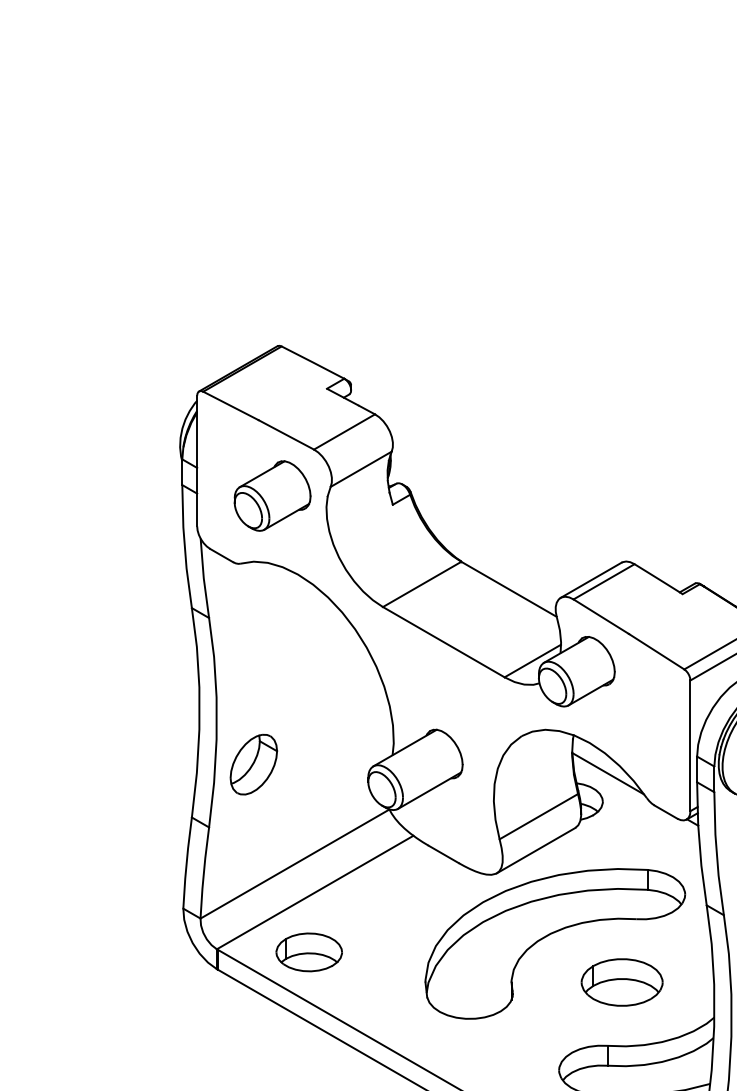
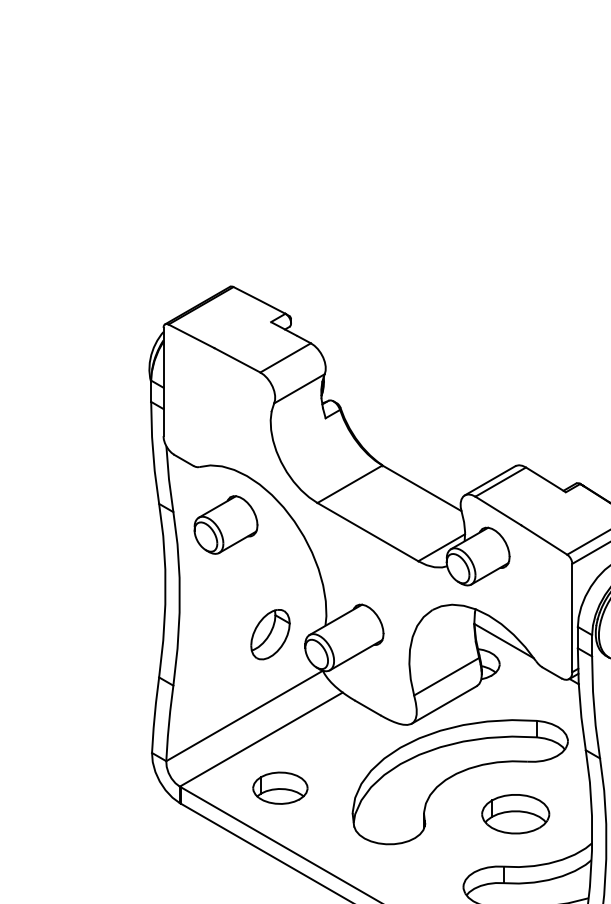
part: (271, 495) -> (225, 524), moved
part: (253, 764) -> (270, 634), moved
part: (309, 951) -> (280, 787), moved

